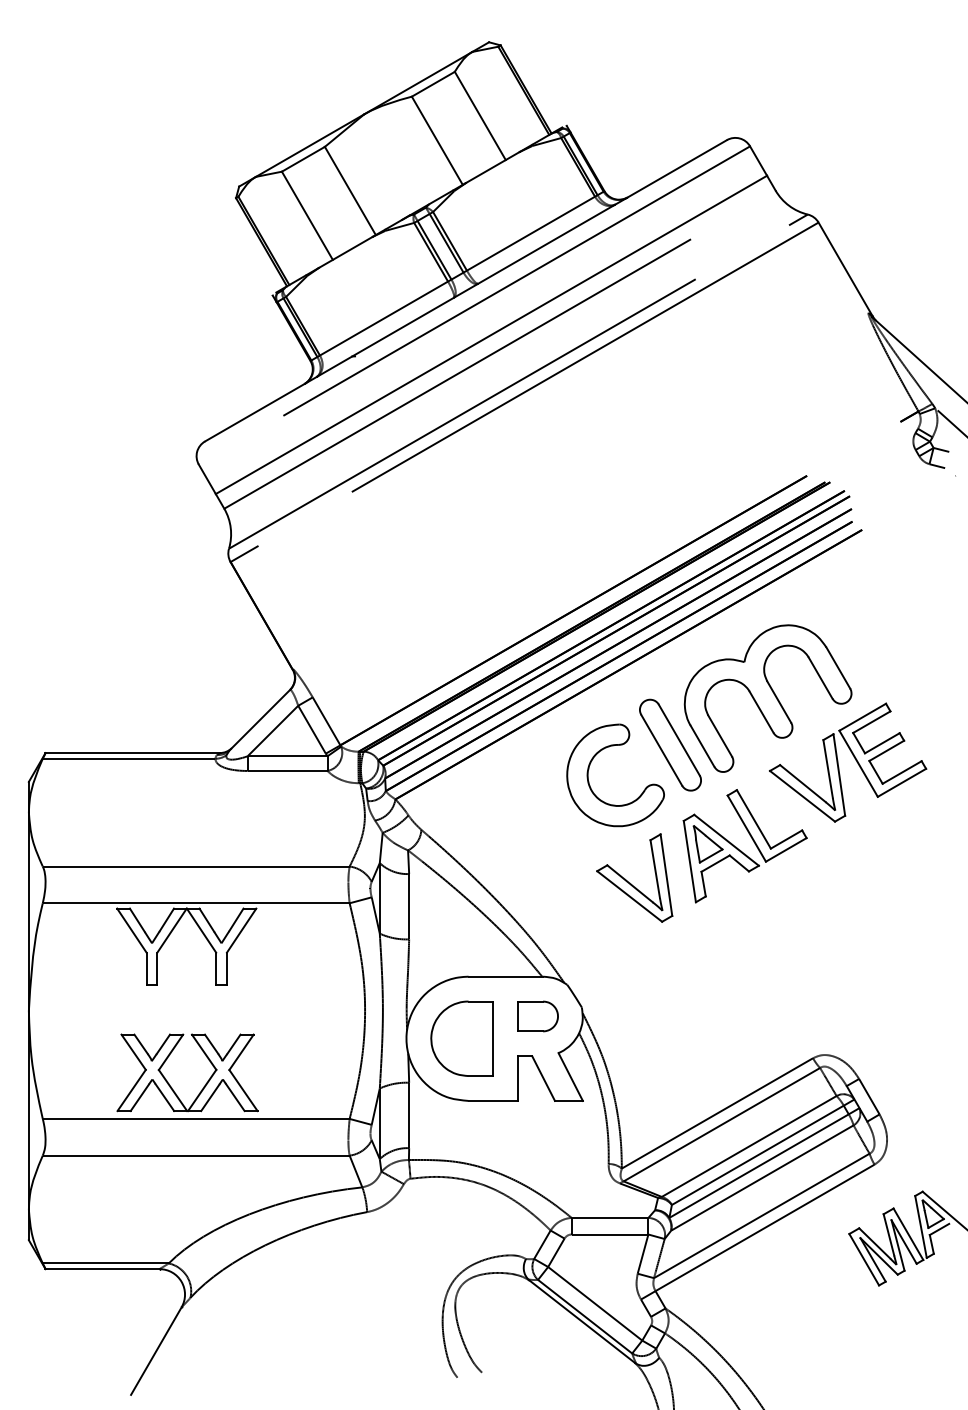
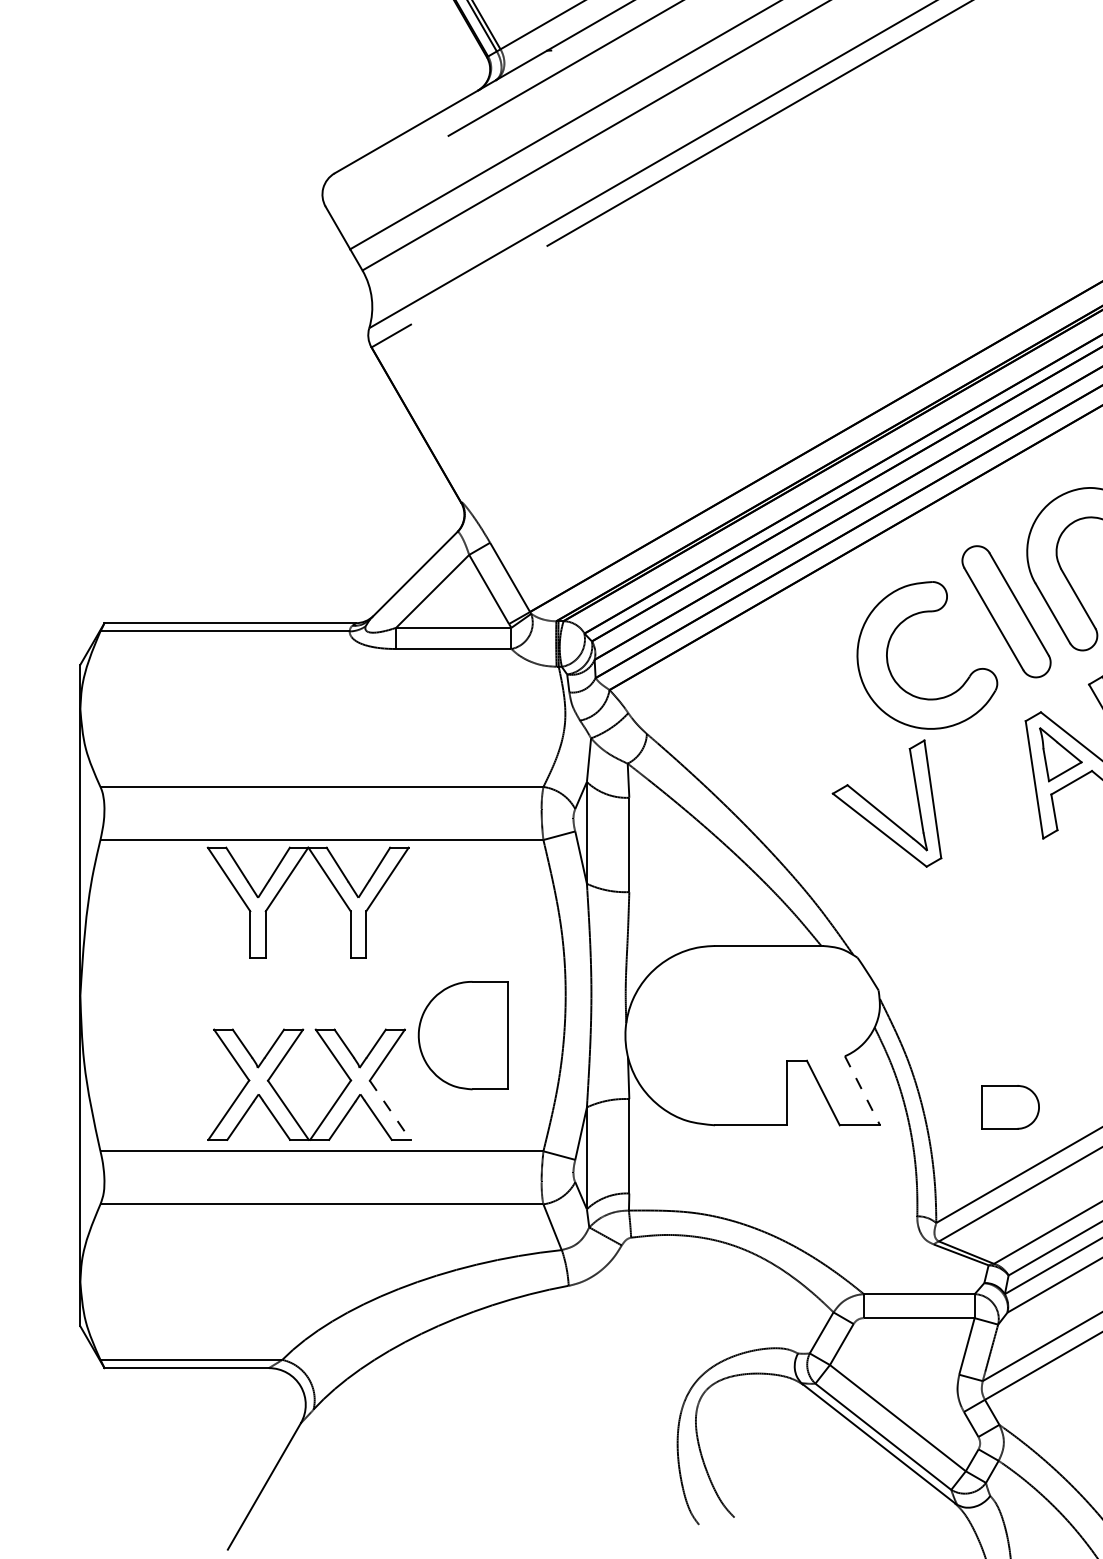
part: (630, 882) -> (880, 810), moved
part: (537, 1016) -> (1009, 1107), moved
part: (461, 1038) -> (462, 1035), moved
line: (570, 1077) -> (862, 1091), solid -> dashed
line: (243, 1090) -> (390, 1110), solid -> dashed

